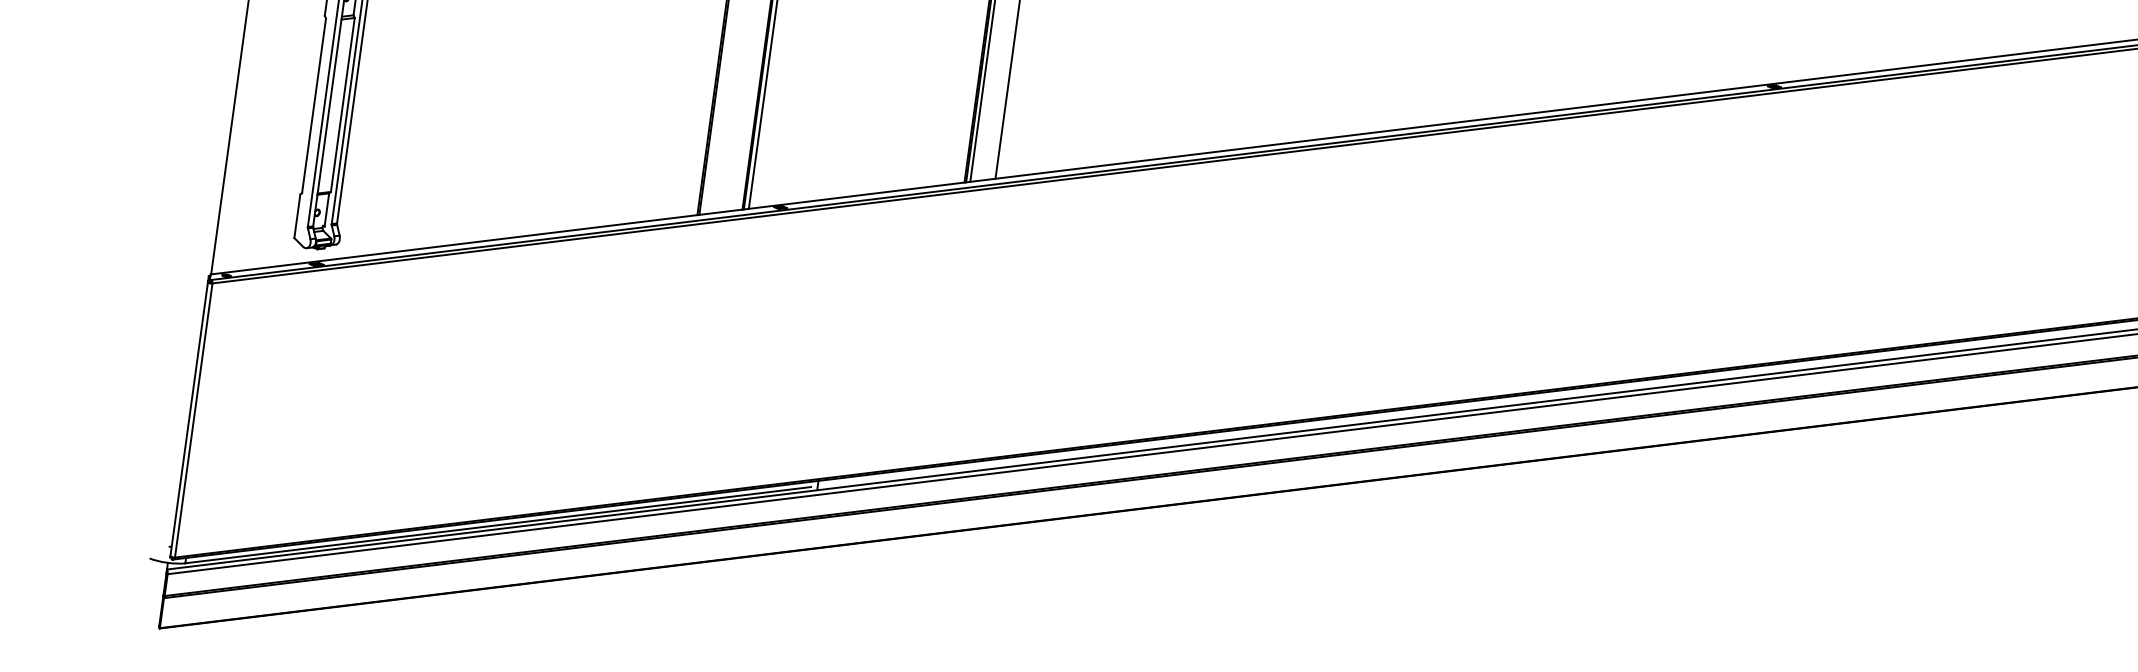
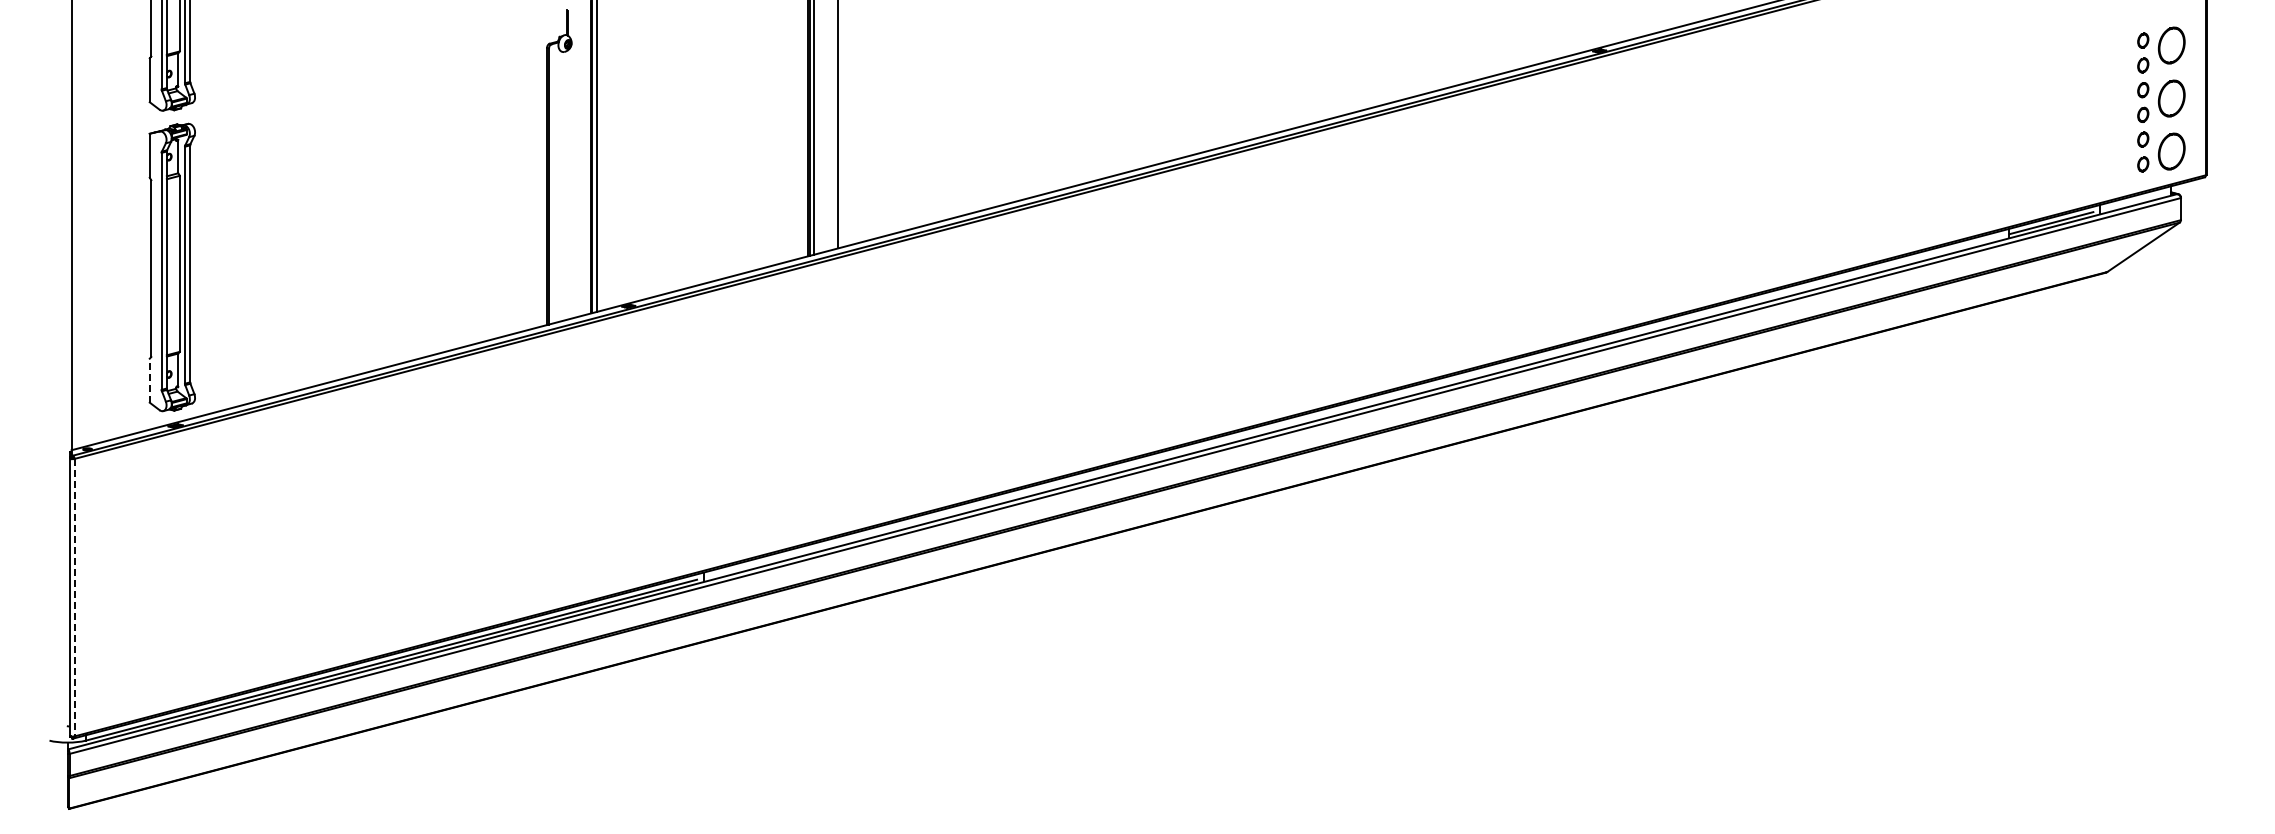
line: (297, 216) -> (149, 380), solid -> dashed
line: (193, 420) -> (74, 597), solid -> dashed

